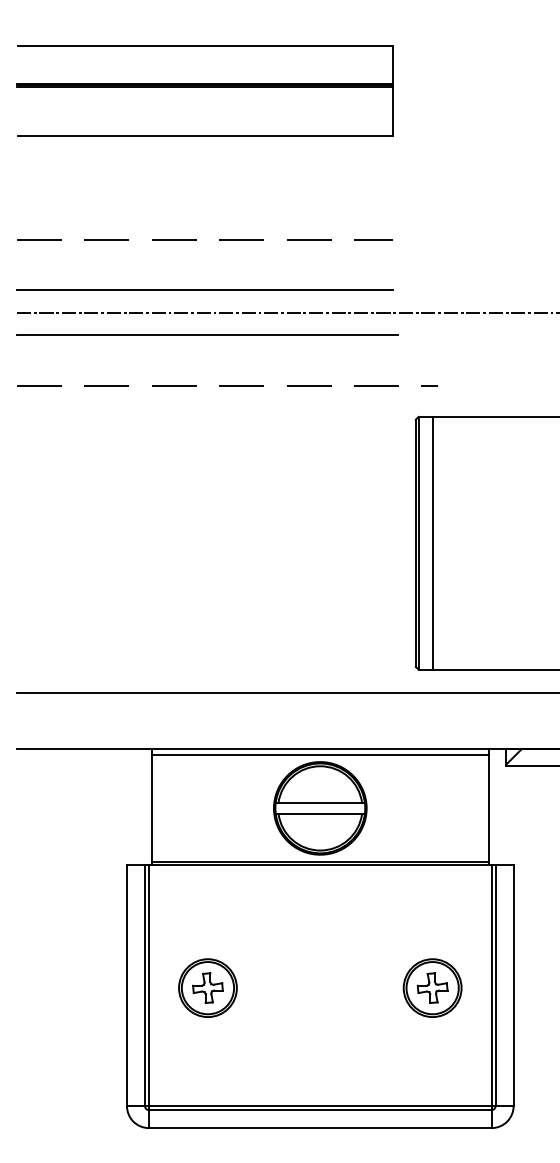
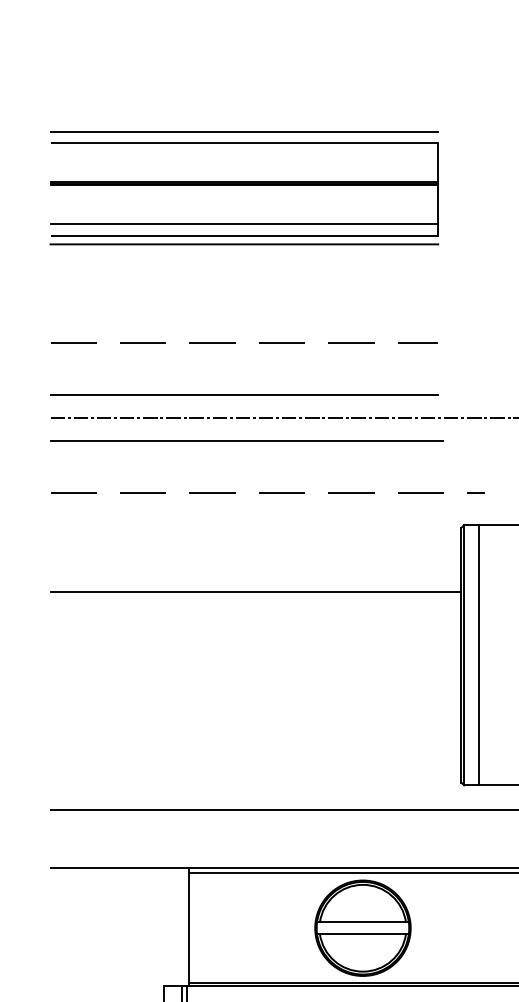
line: (204, 34) -> (243, 131), added
line: (204, 124) -> (243, 223), added
line: (204, 144) -> (243, 244), added
line: (215, 481) -> (255, 591), added

